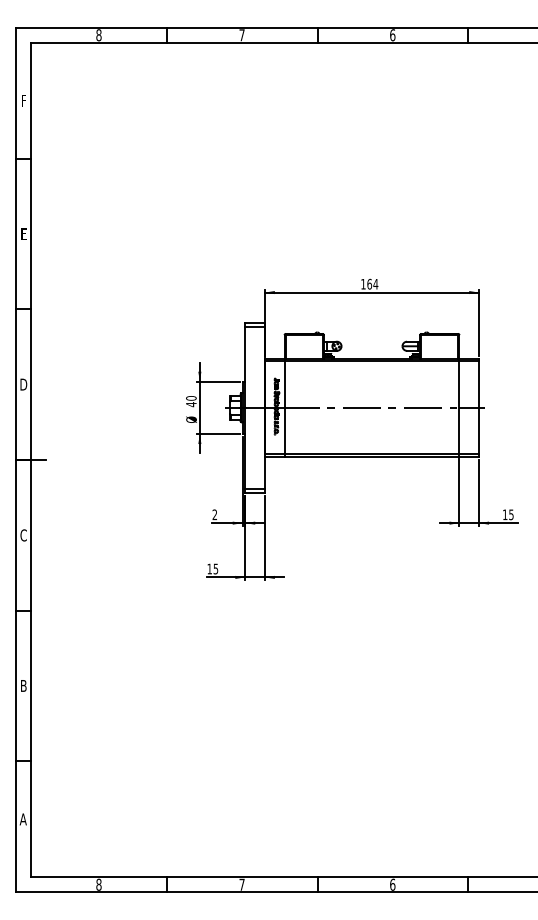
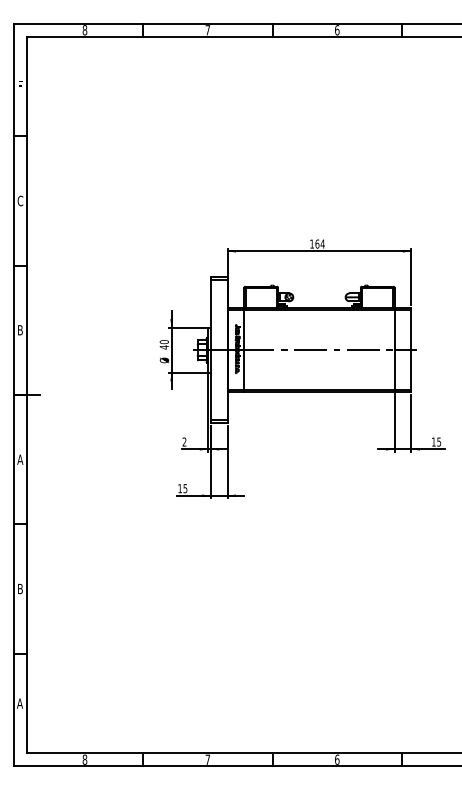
text: (23, 233) -> (20, 200), E -> C
text: (23, 384) -> (20, 330), D -> B
text: (23, 535) -> (20, 459), C -> A

